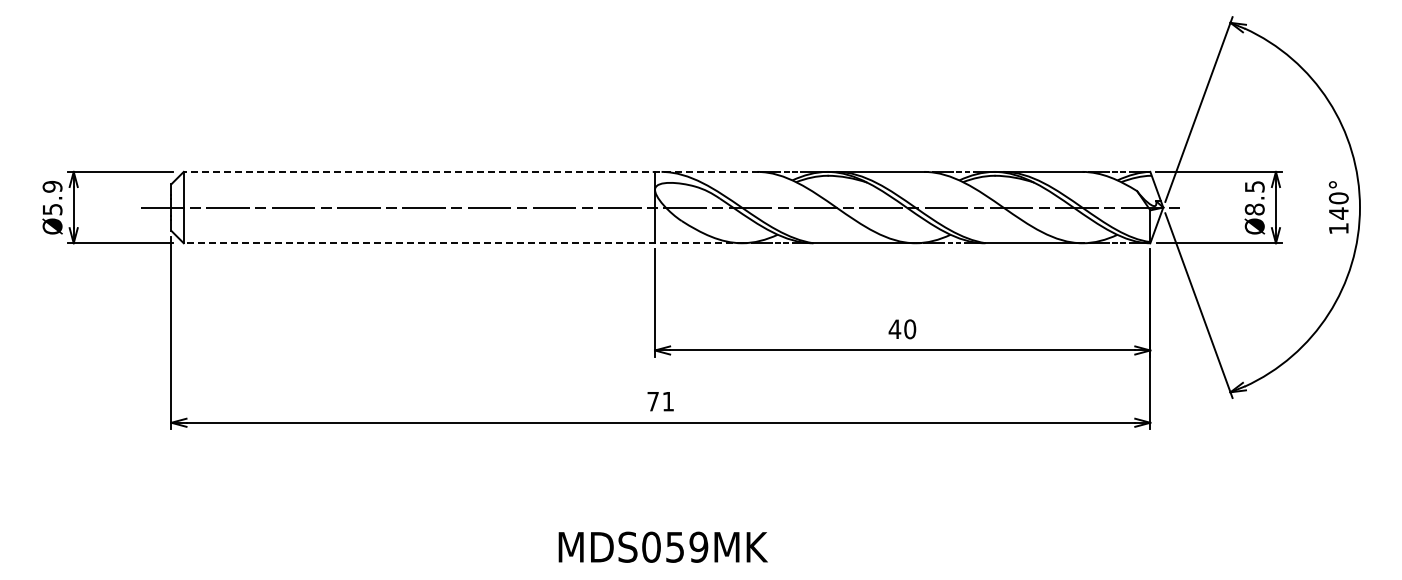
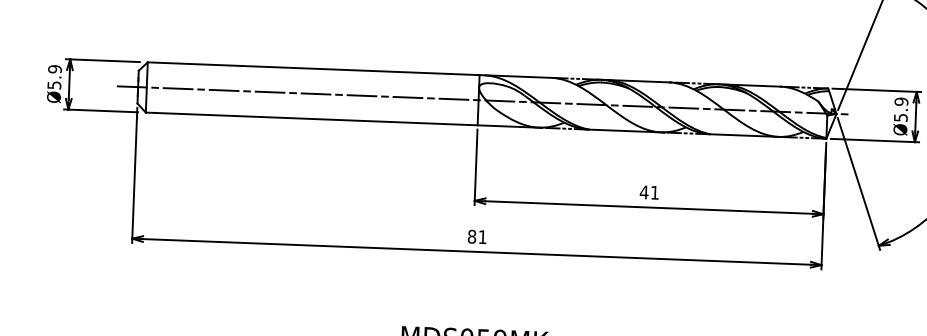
line: (471, 171) -> (350, 69), dashed -> solid
text: (1254, 197) -> (900, 109), Ø8.5 -> Ø5.9
line: (463, 243) -> (342, 120), dashed -> solid
text: (910, 329) -> (655, 192), 40 -> 41
text: (653, 401) -> (472, 236), 71 -> 81

